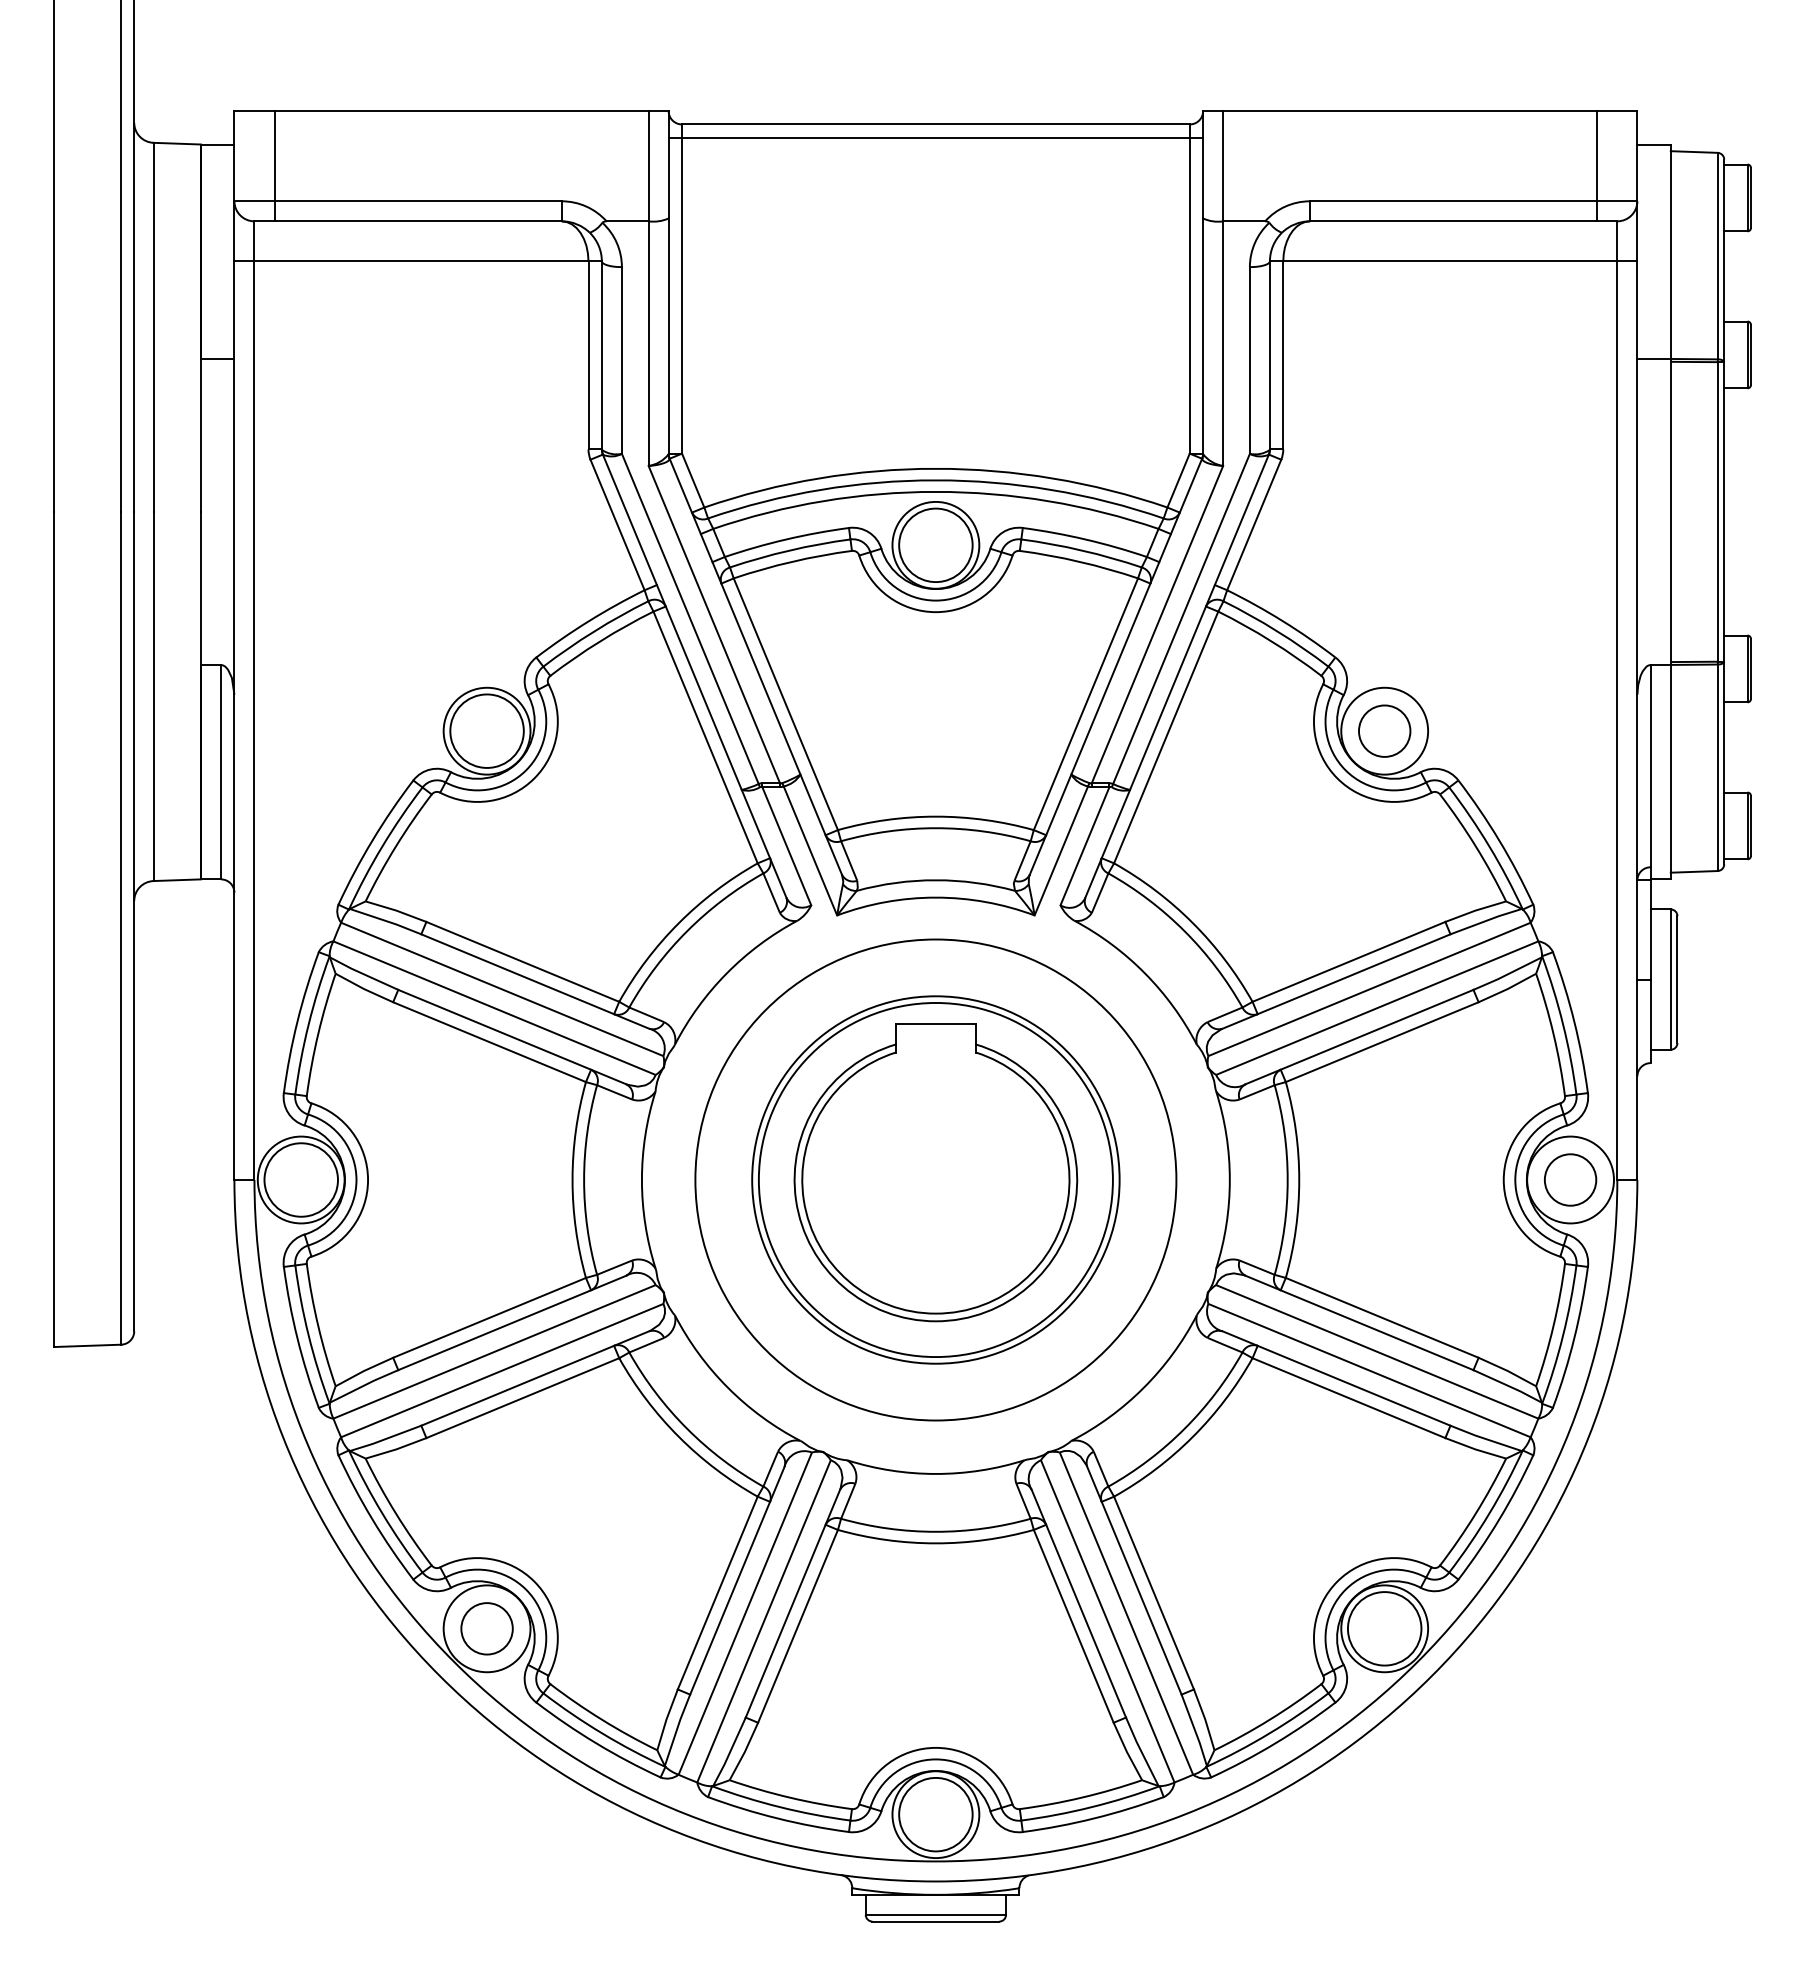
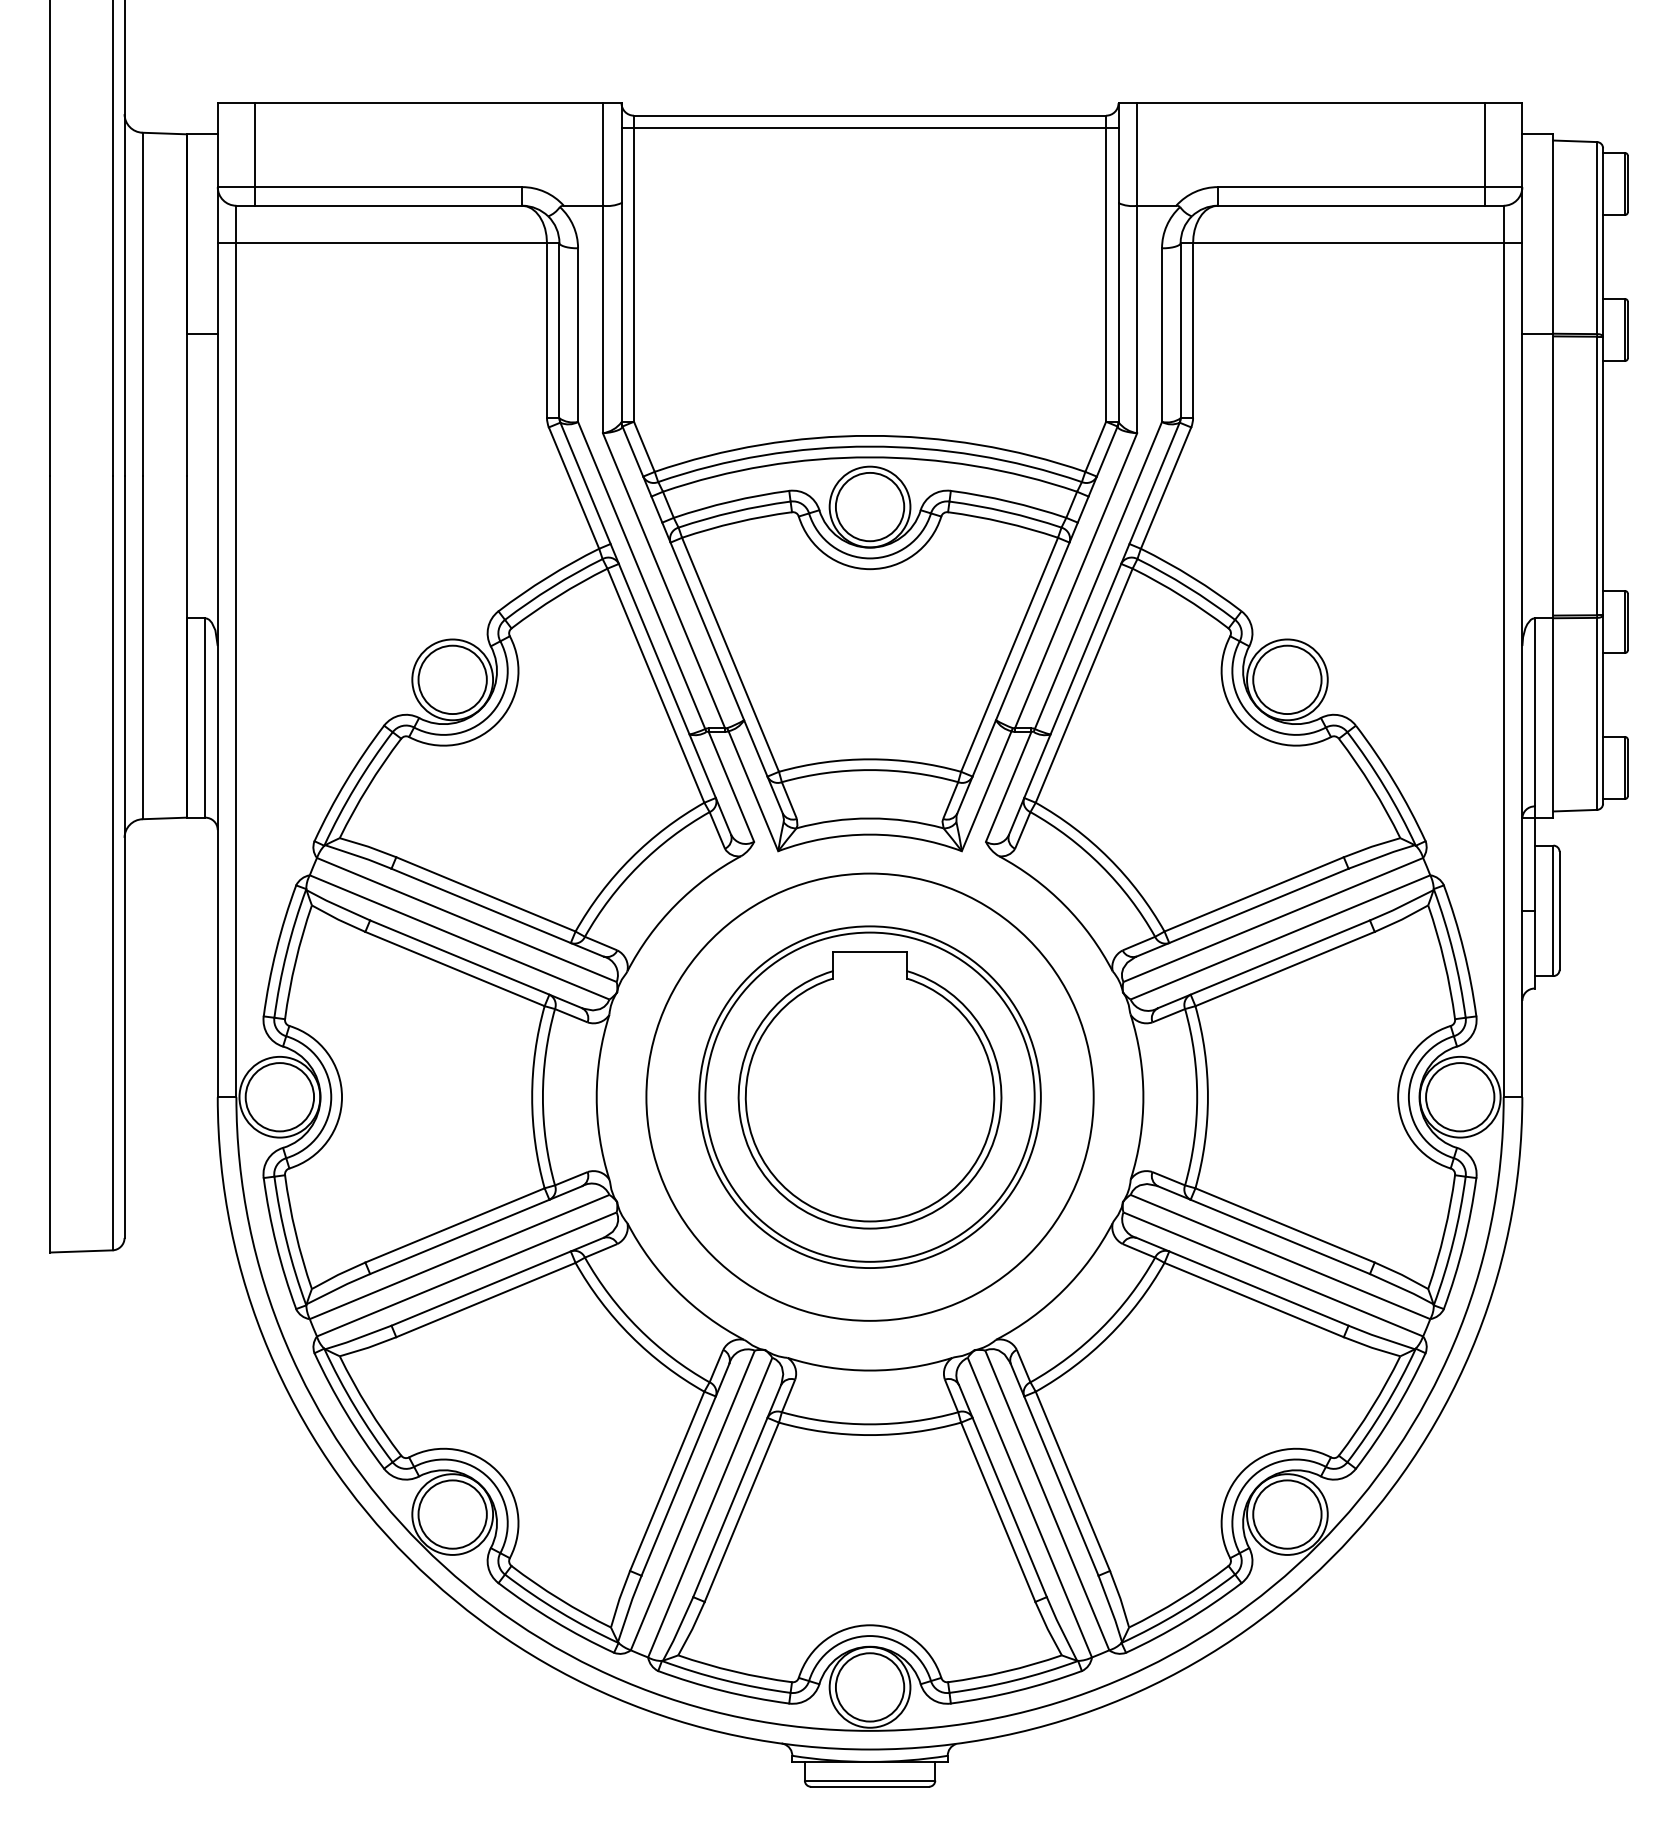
circle: (1384, 730) -> (1287, 679), size x1.43
circle: (1570, 1179) -> (1460, 1096), size x1.43
circle: (486, 1628) -> (452, 1514), size x1.43

